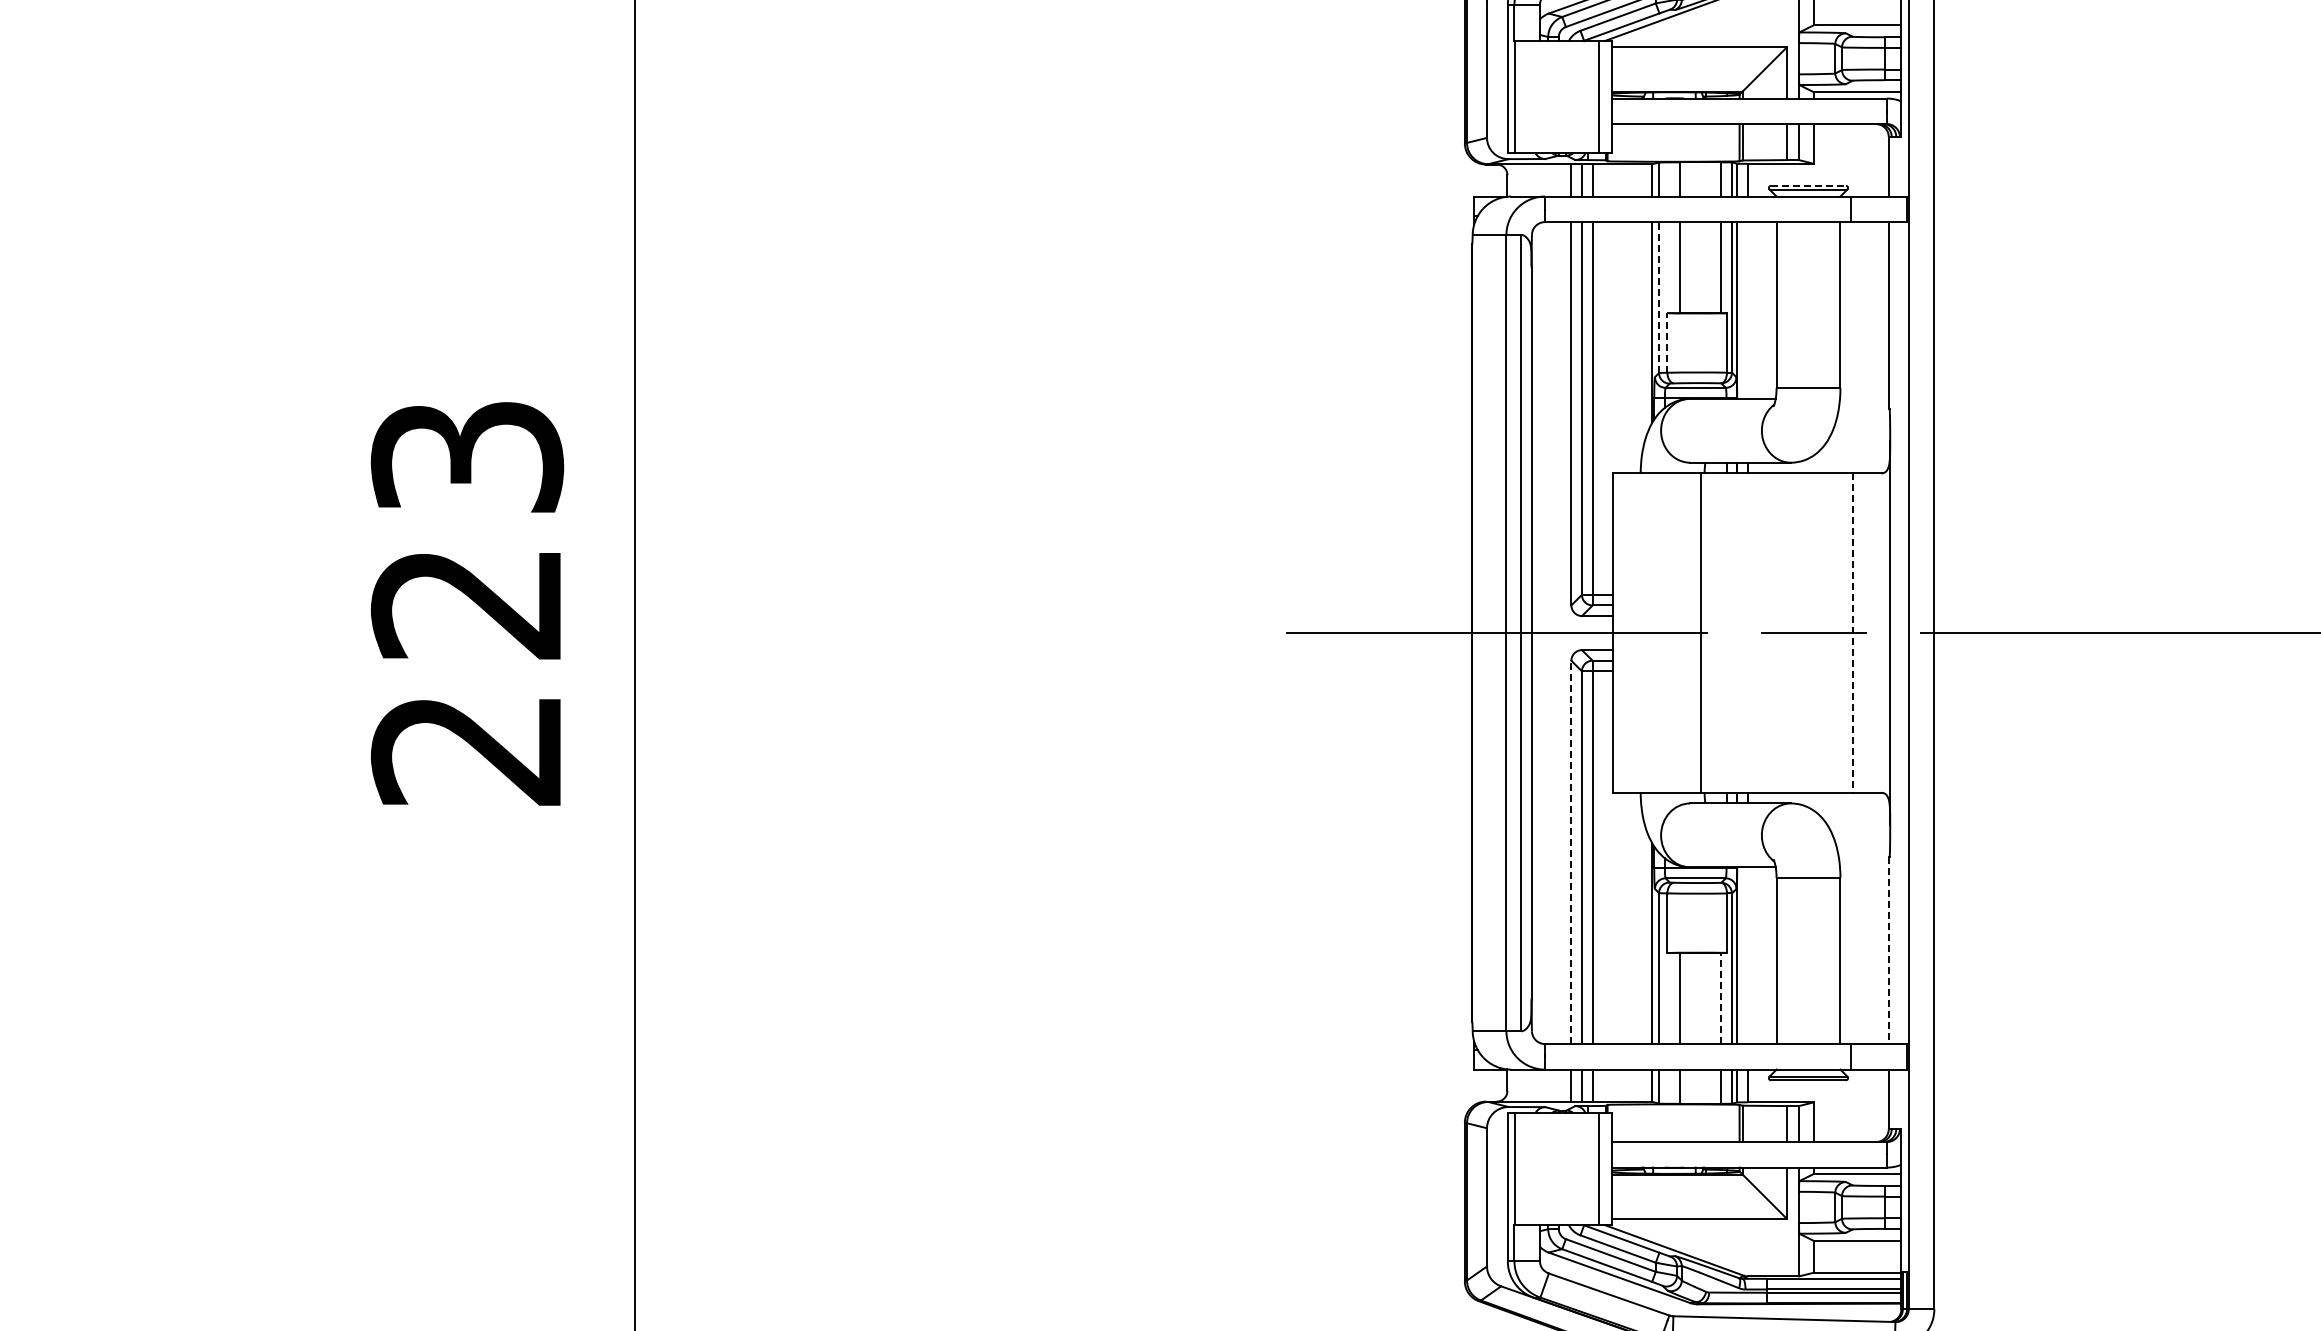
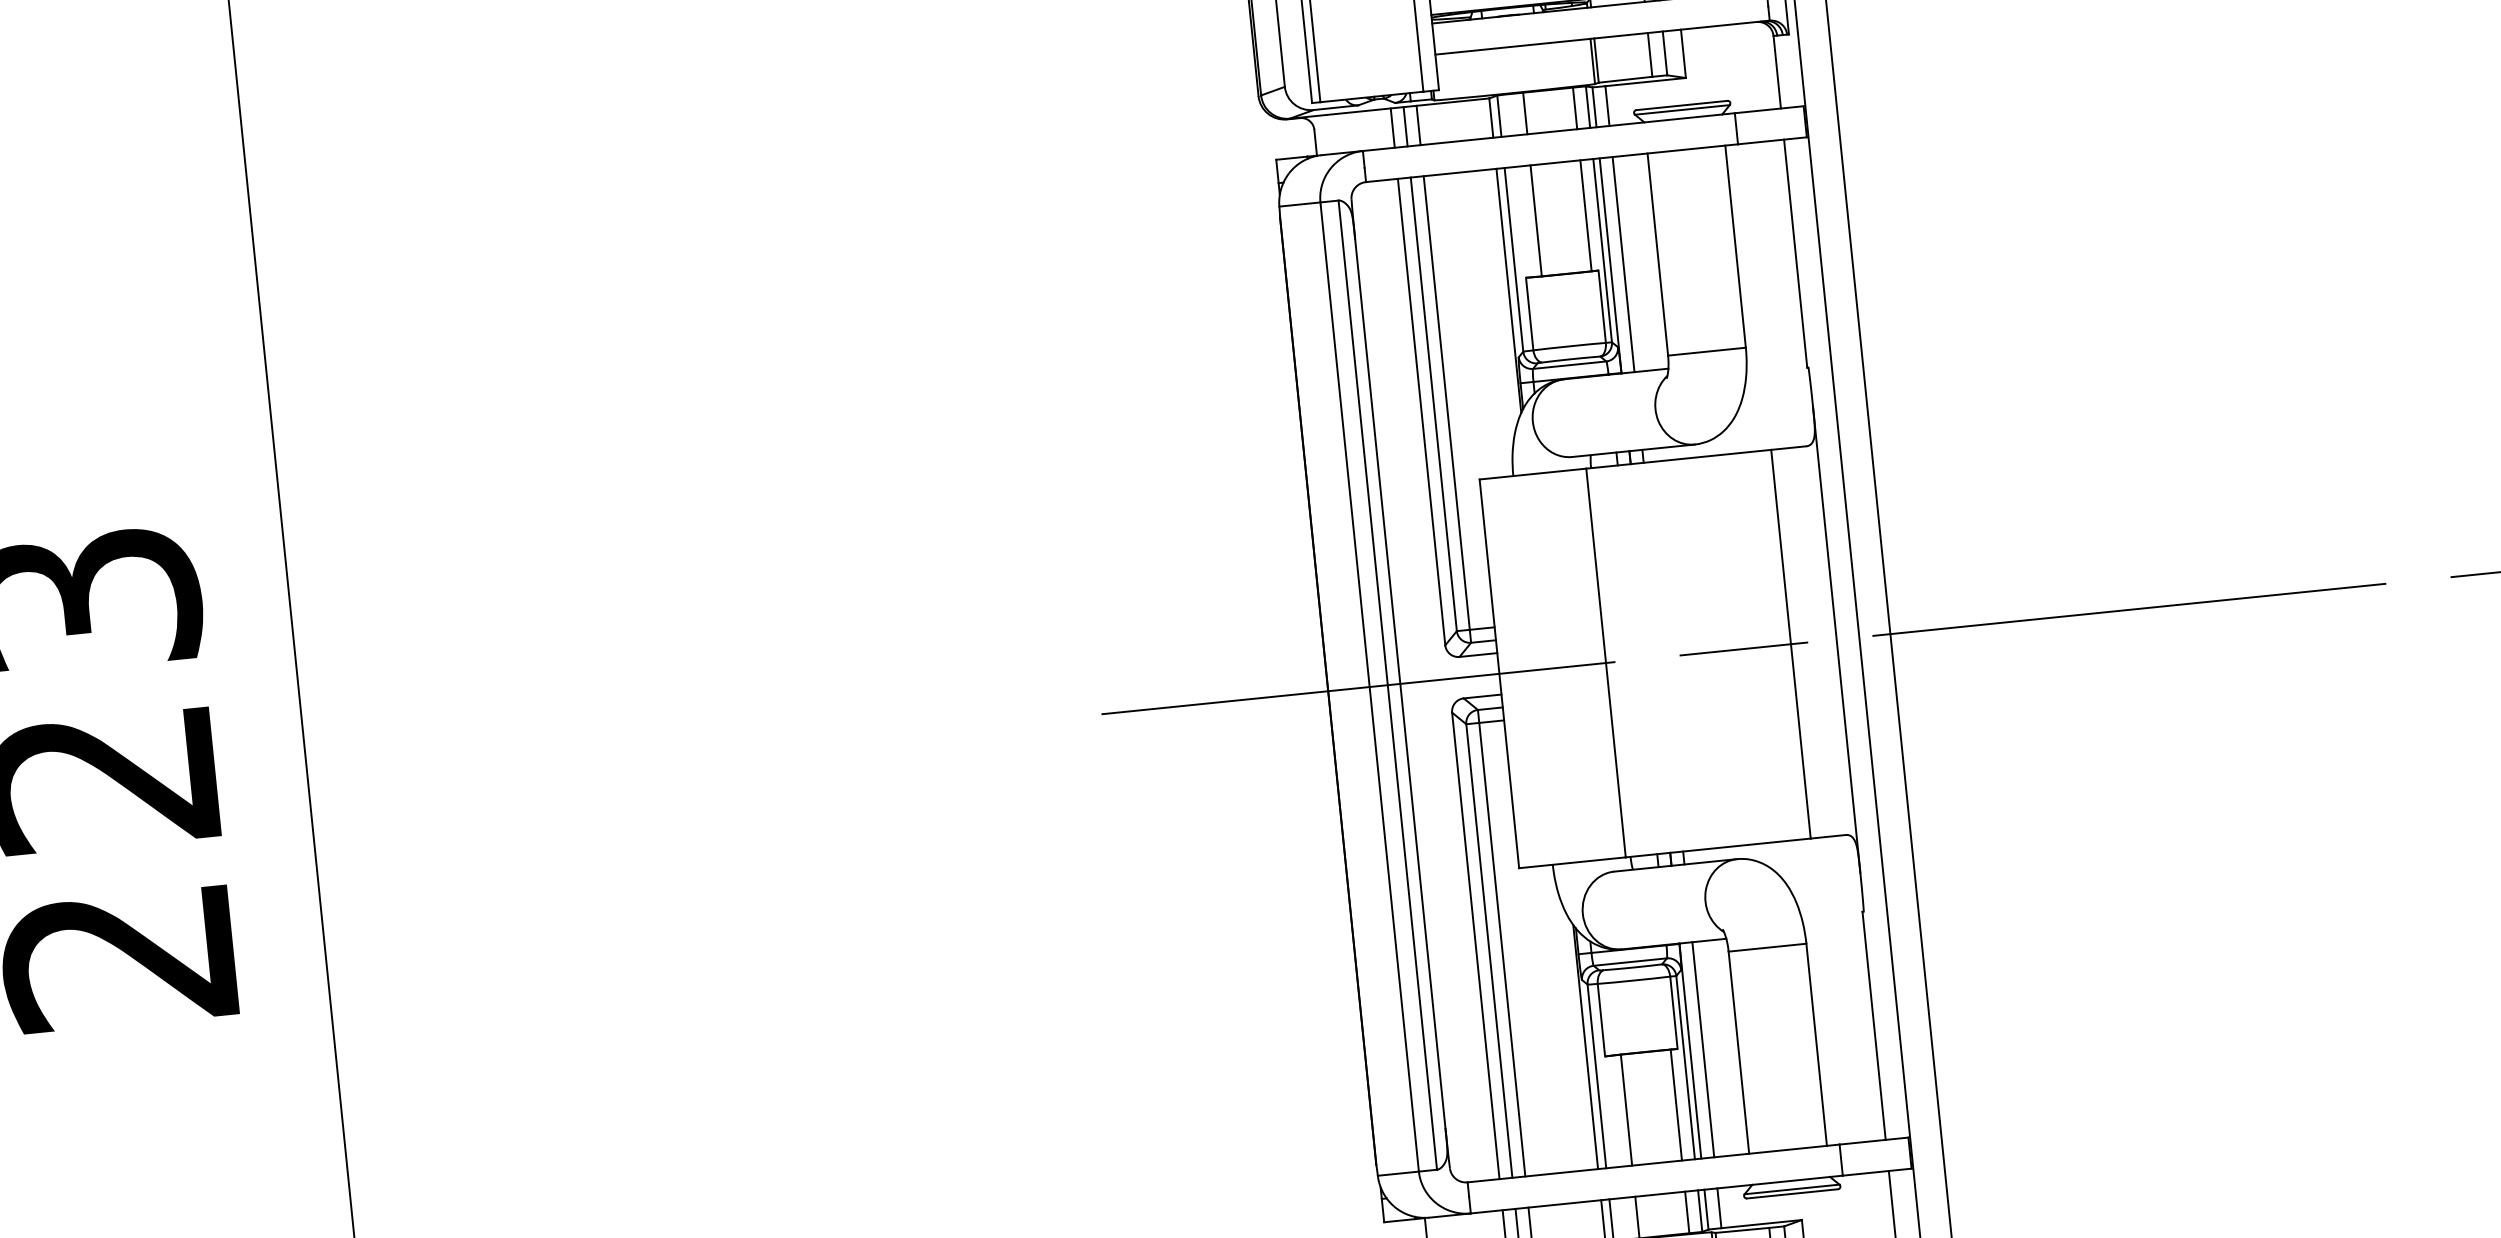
line: (1809, 185) -> (1683, 104), dashed -> solid
line: (1659, 297) -> (1514, 259), dashed -> solid
line: (1747, 310) -> (1623, 264), added
line: (1667, 342) -> (1529, 313), dashed -> solid
line: (1852, 633) -> (1790, 644), dashed -> solid
line: (1571, 852) -> (1475, 945), dashed -> solid
line: (1888, 950) -> (1873, 1026), dashed -> solid
line: (1747, 955) -> (1702, 1049), added
line: (1721, 998) -> (1676, 1105), dashed -> solid

